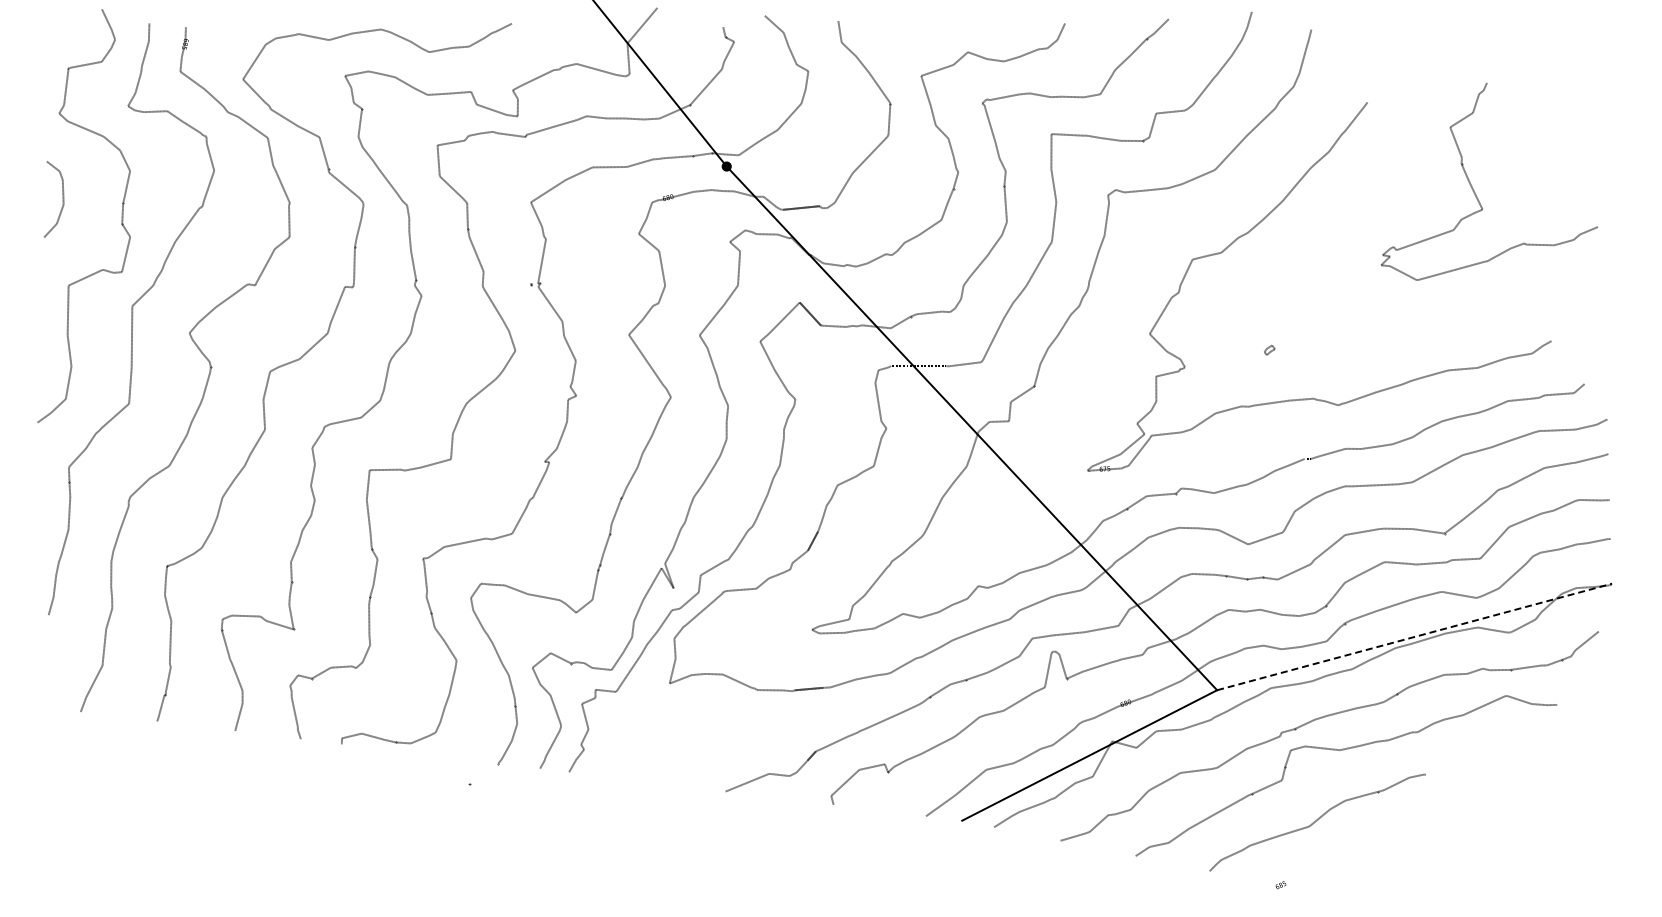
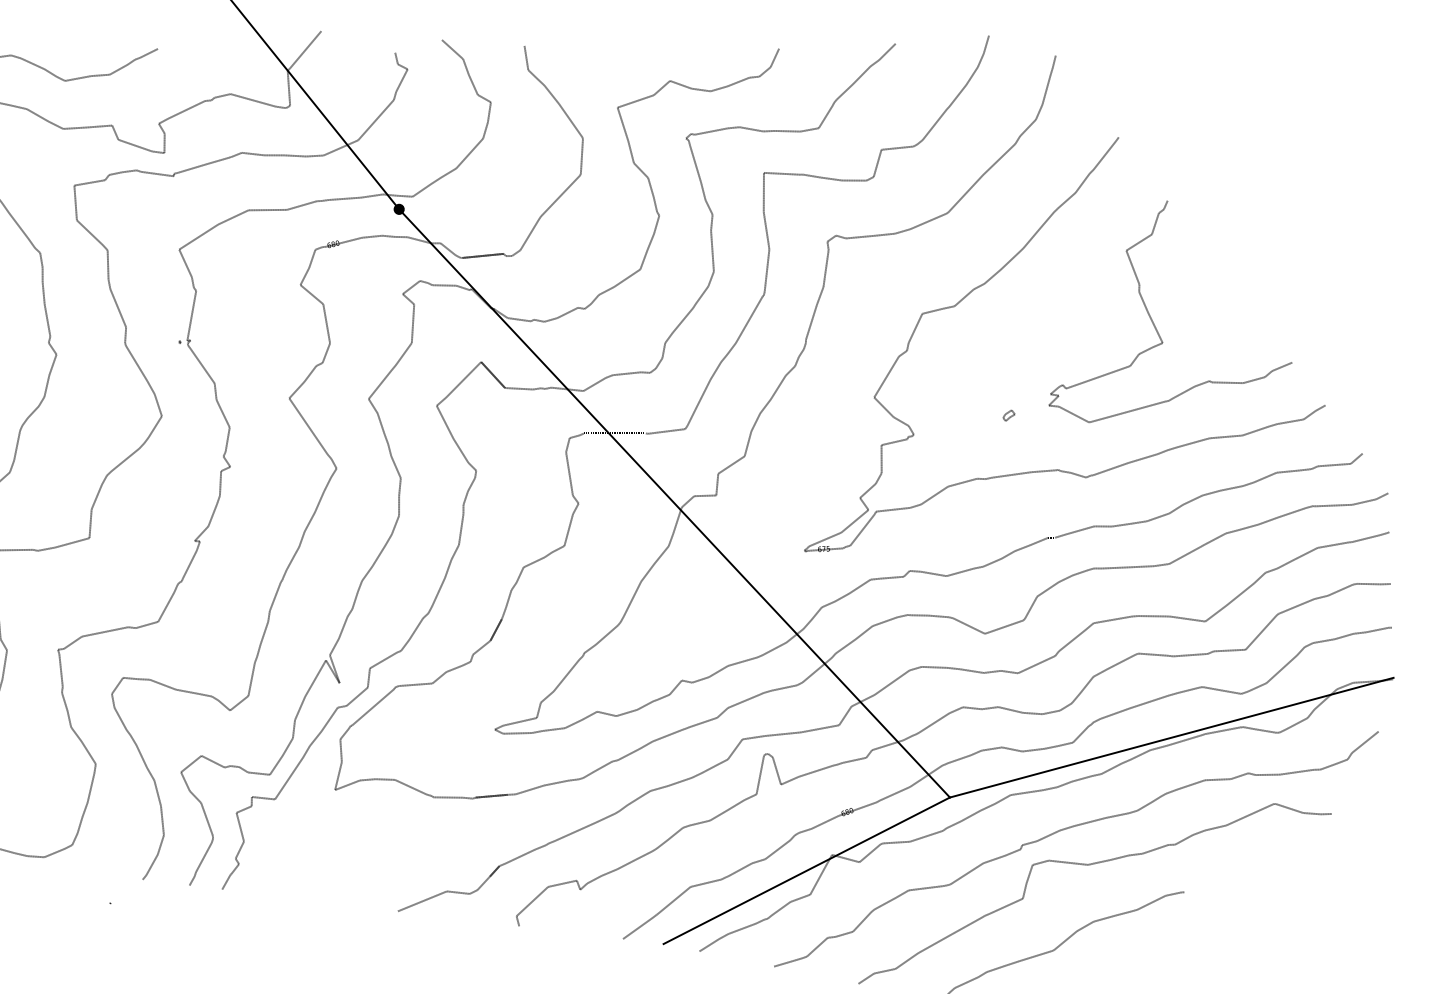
curve: (1473, 188) -> (1152, 319), moved
line: (1414, 636) -> (1171, 737), dashed -> solid

